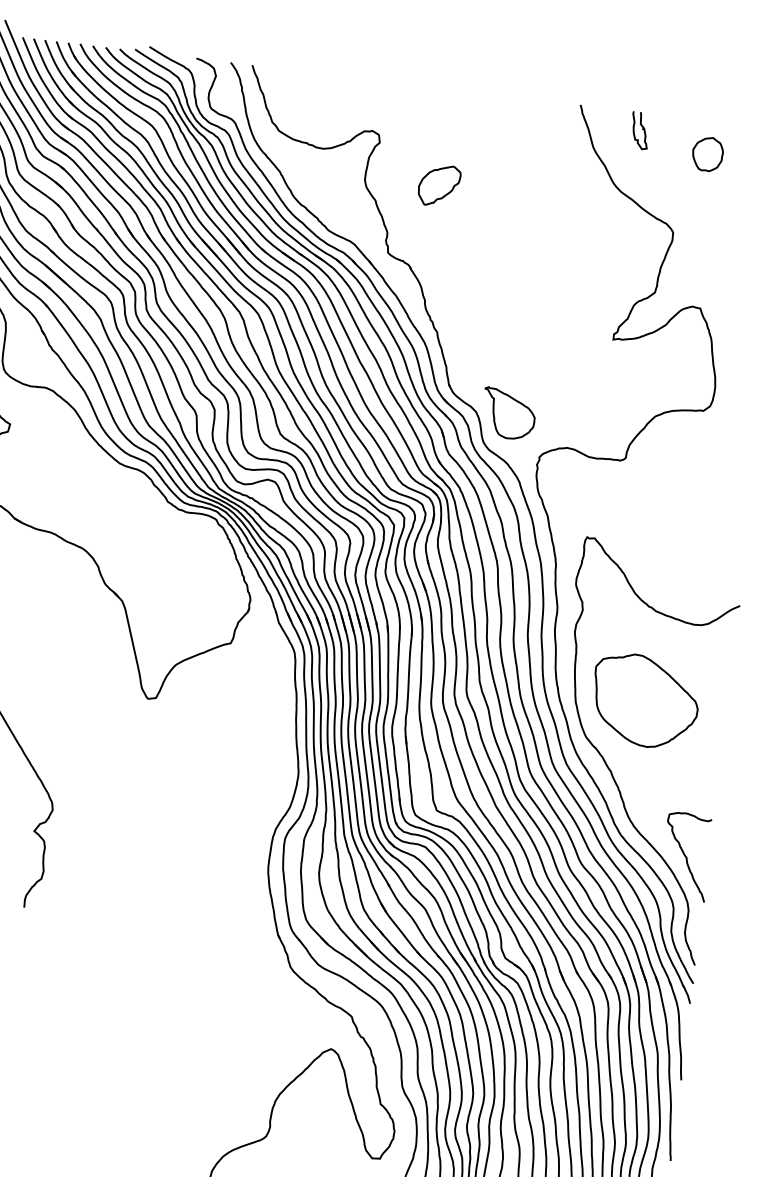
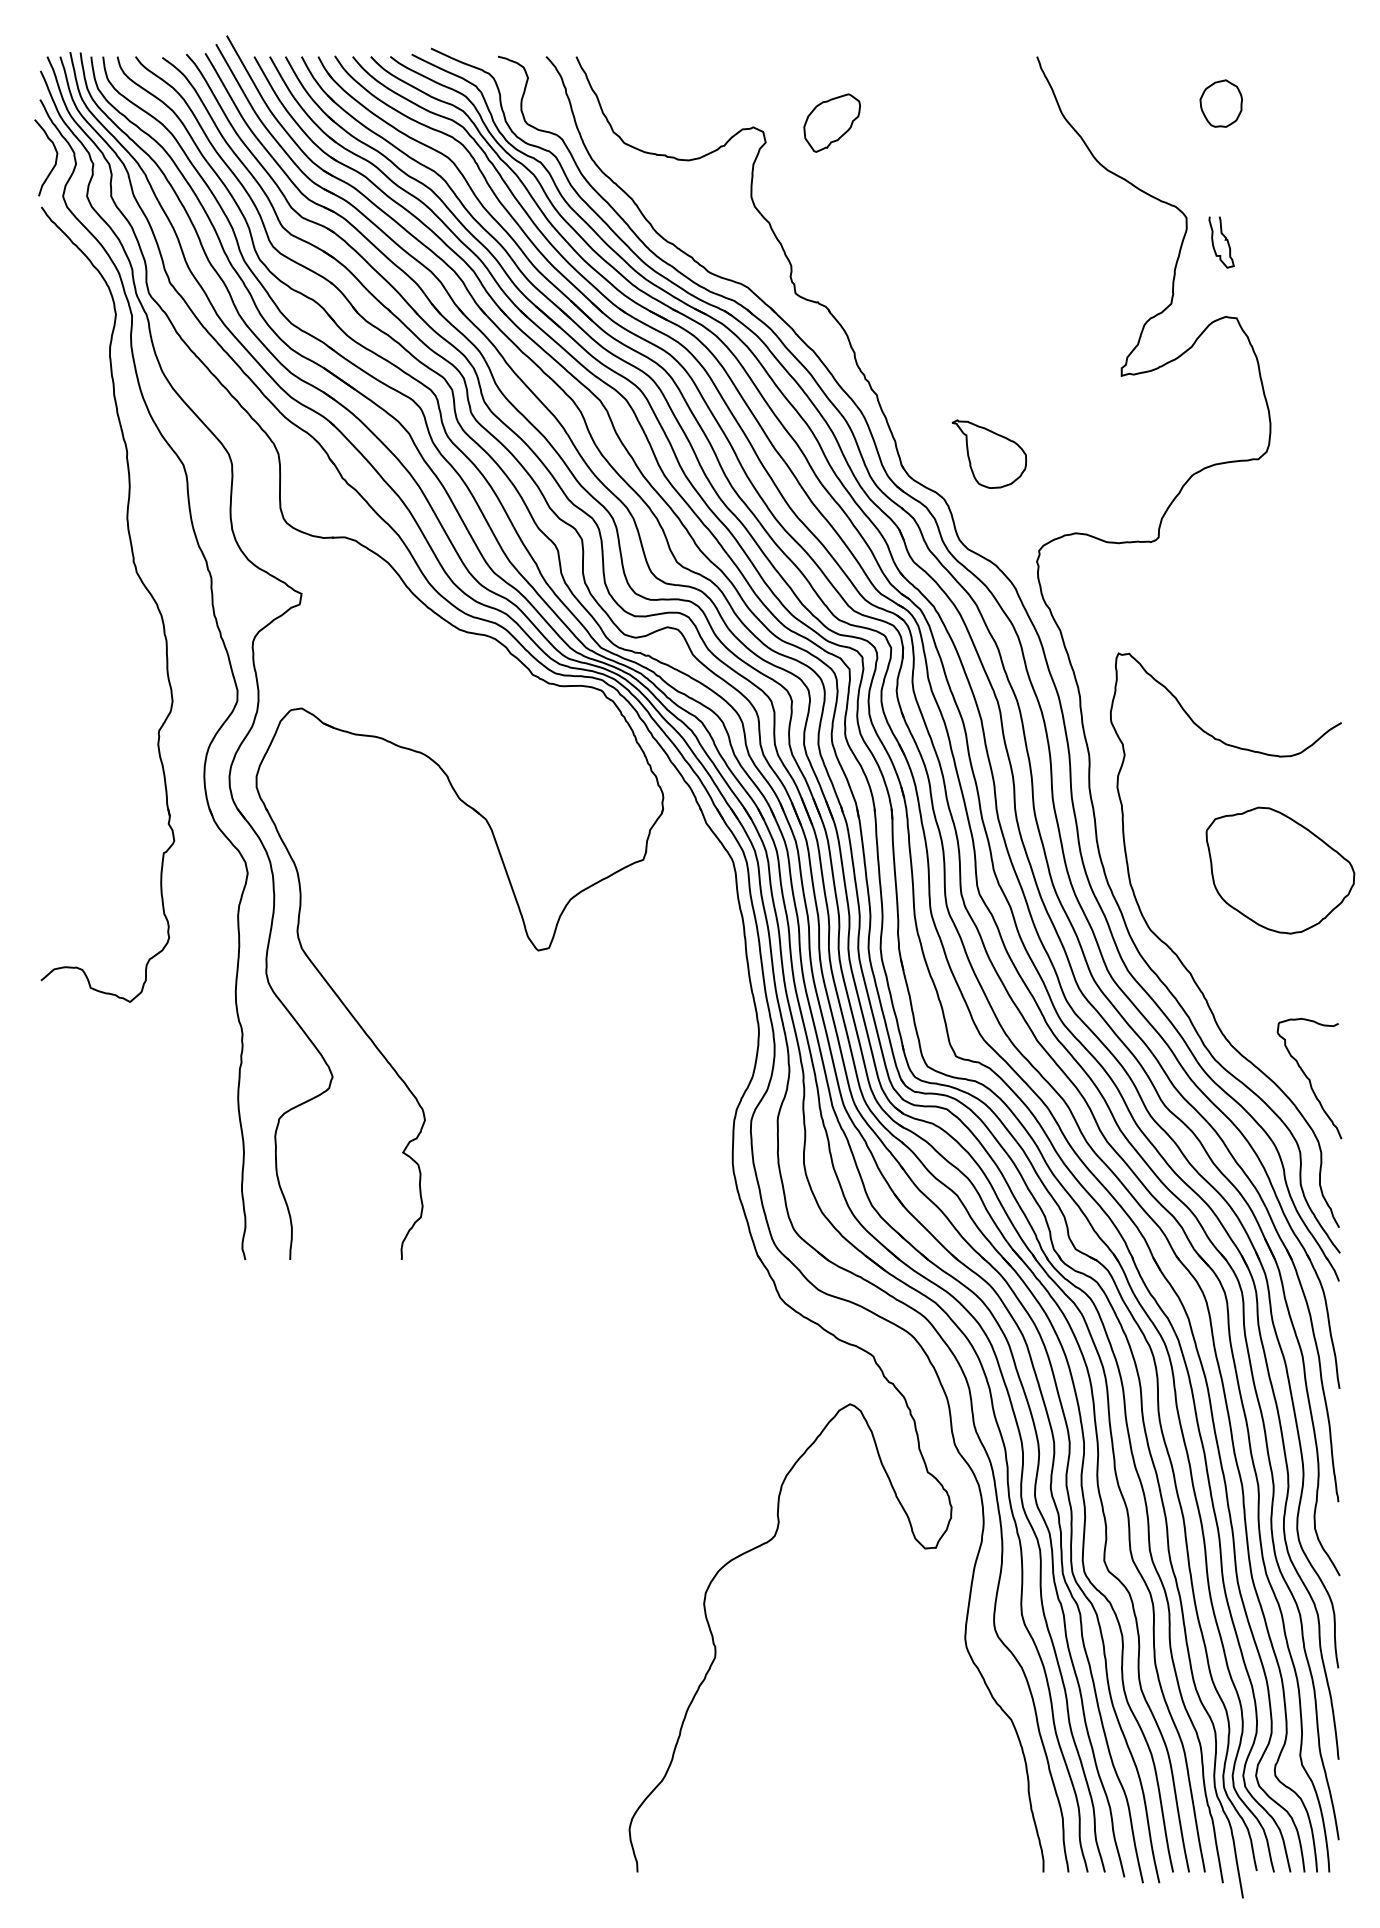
curve: (642, 129) -> (1224, 240), moved
part: (438, 185) -> (831, 122), moved
part: (508, 413) -> (989, 453), moved
part: (645, 701) -> (1280, 870), moved

